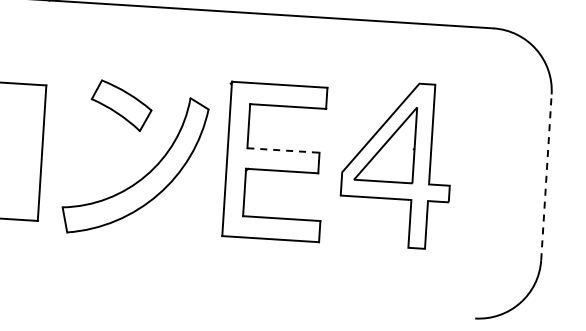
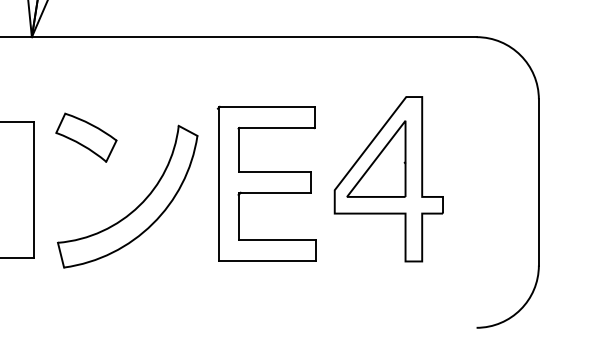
part: (121, 105) -> (86, 137), moved
line: (284, 150) -> (275, 172), dashed -> solid
line: (546, 176) -> (538, 181), dashed -> solid

